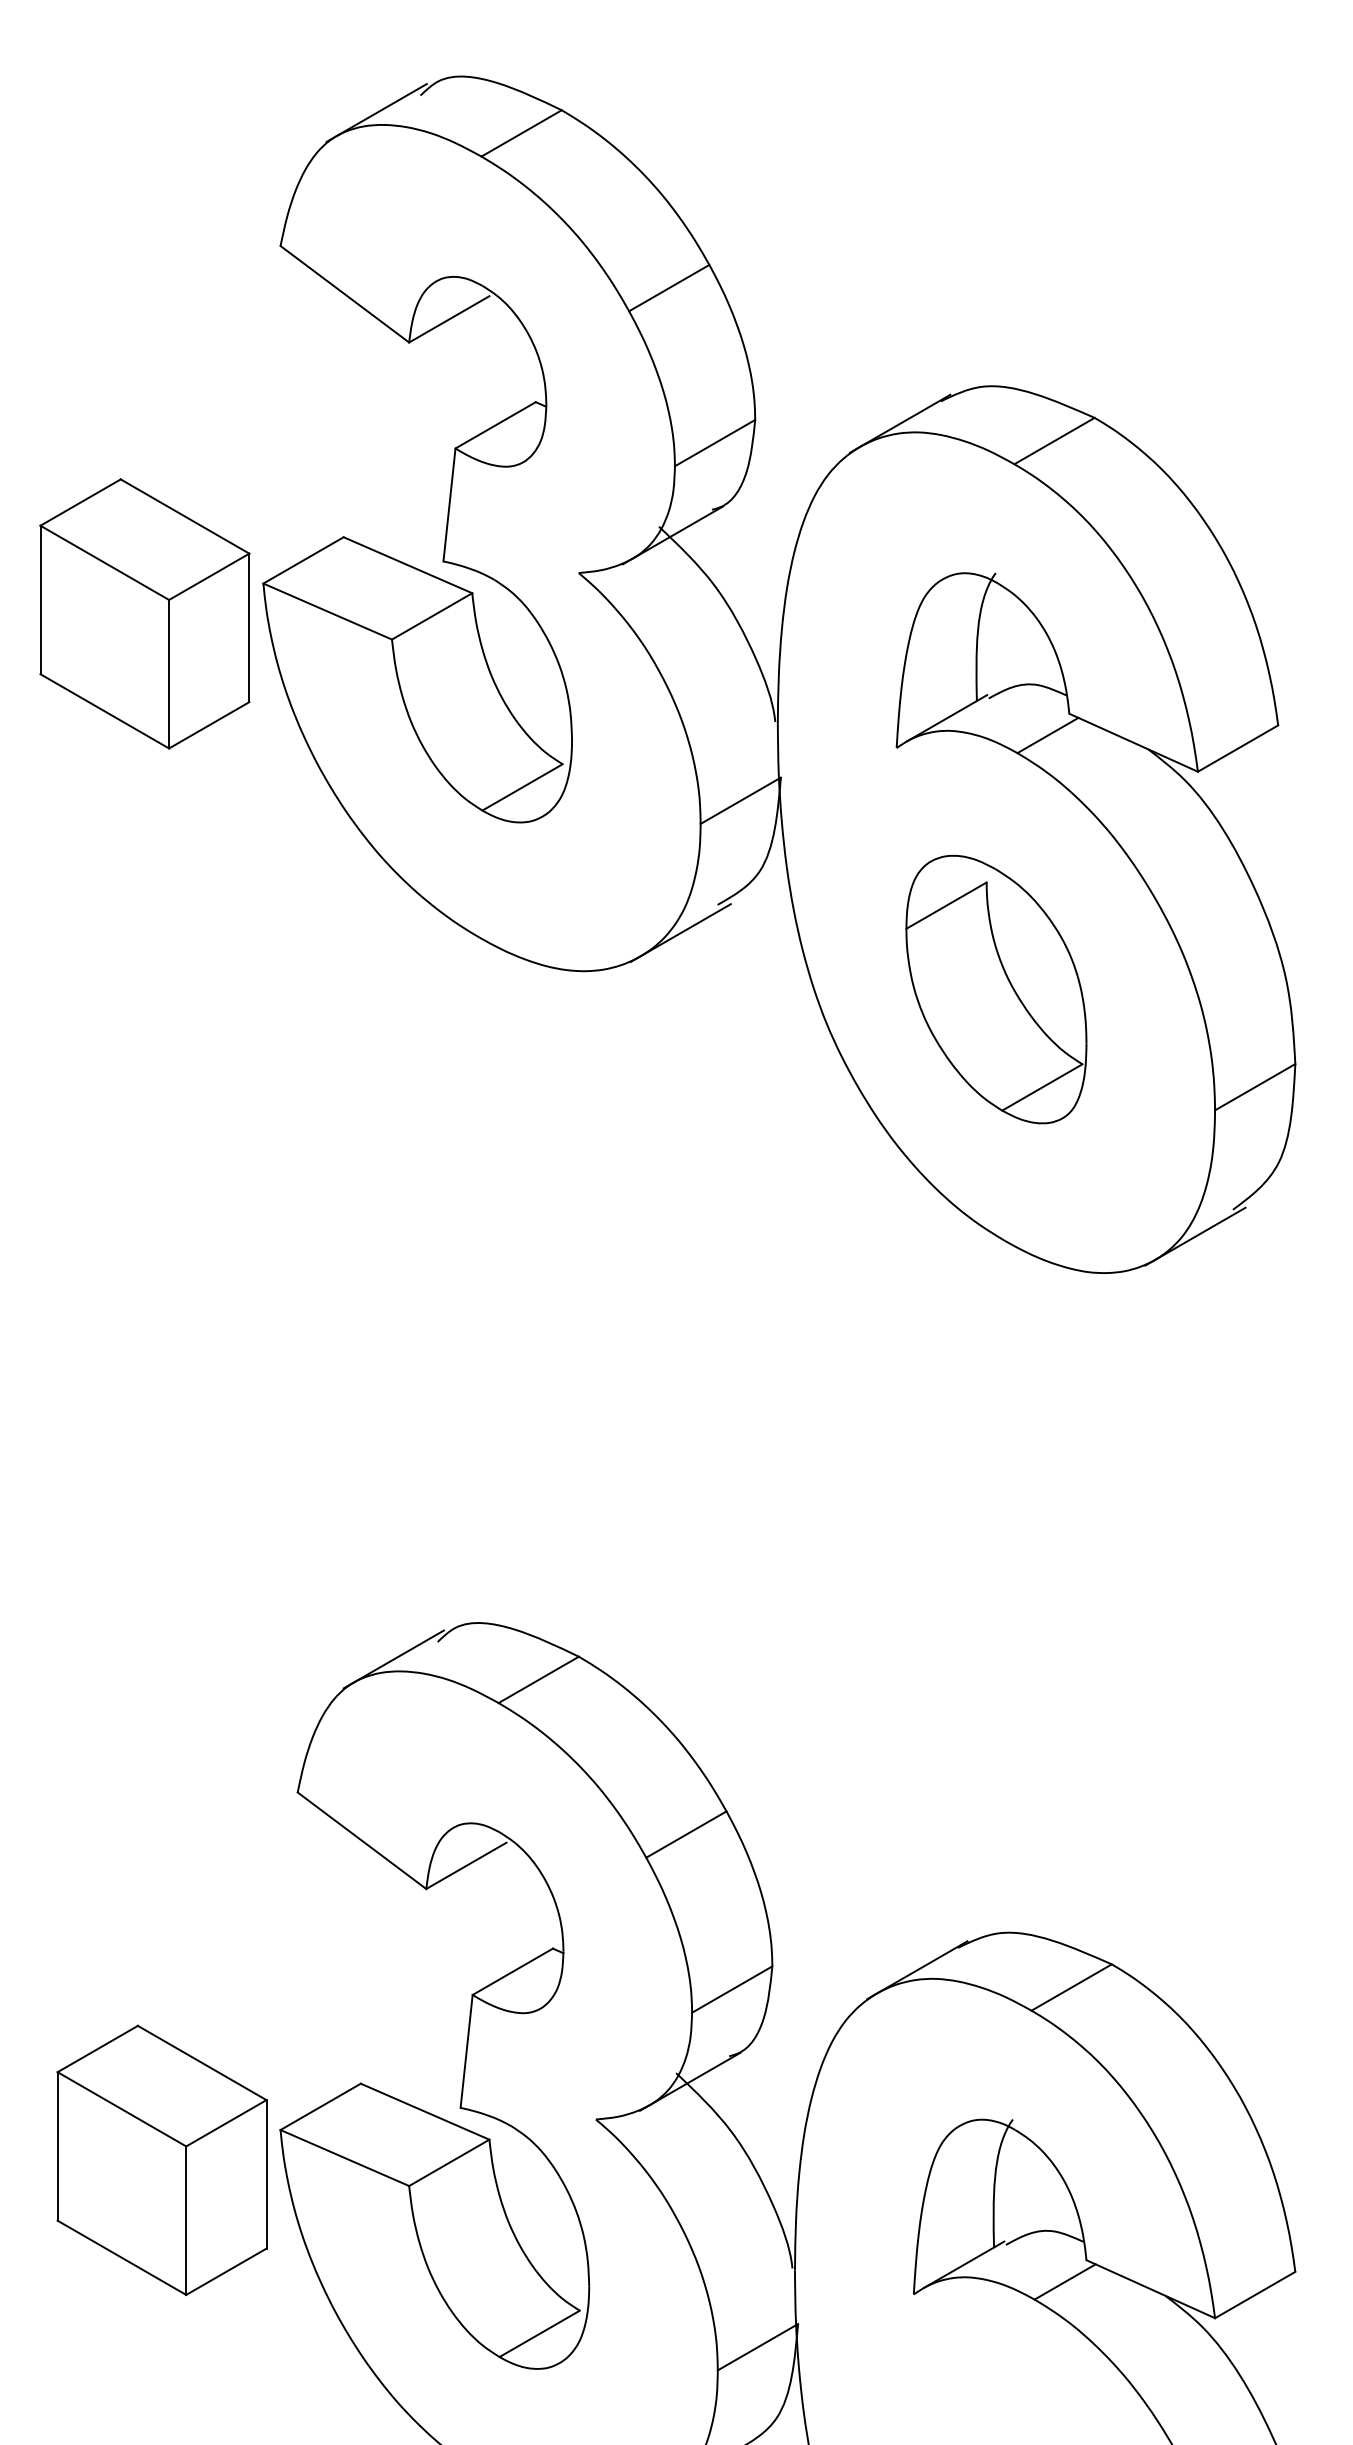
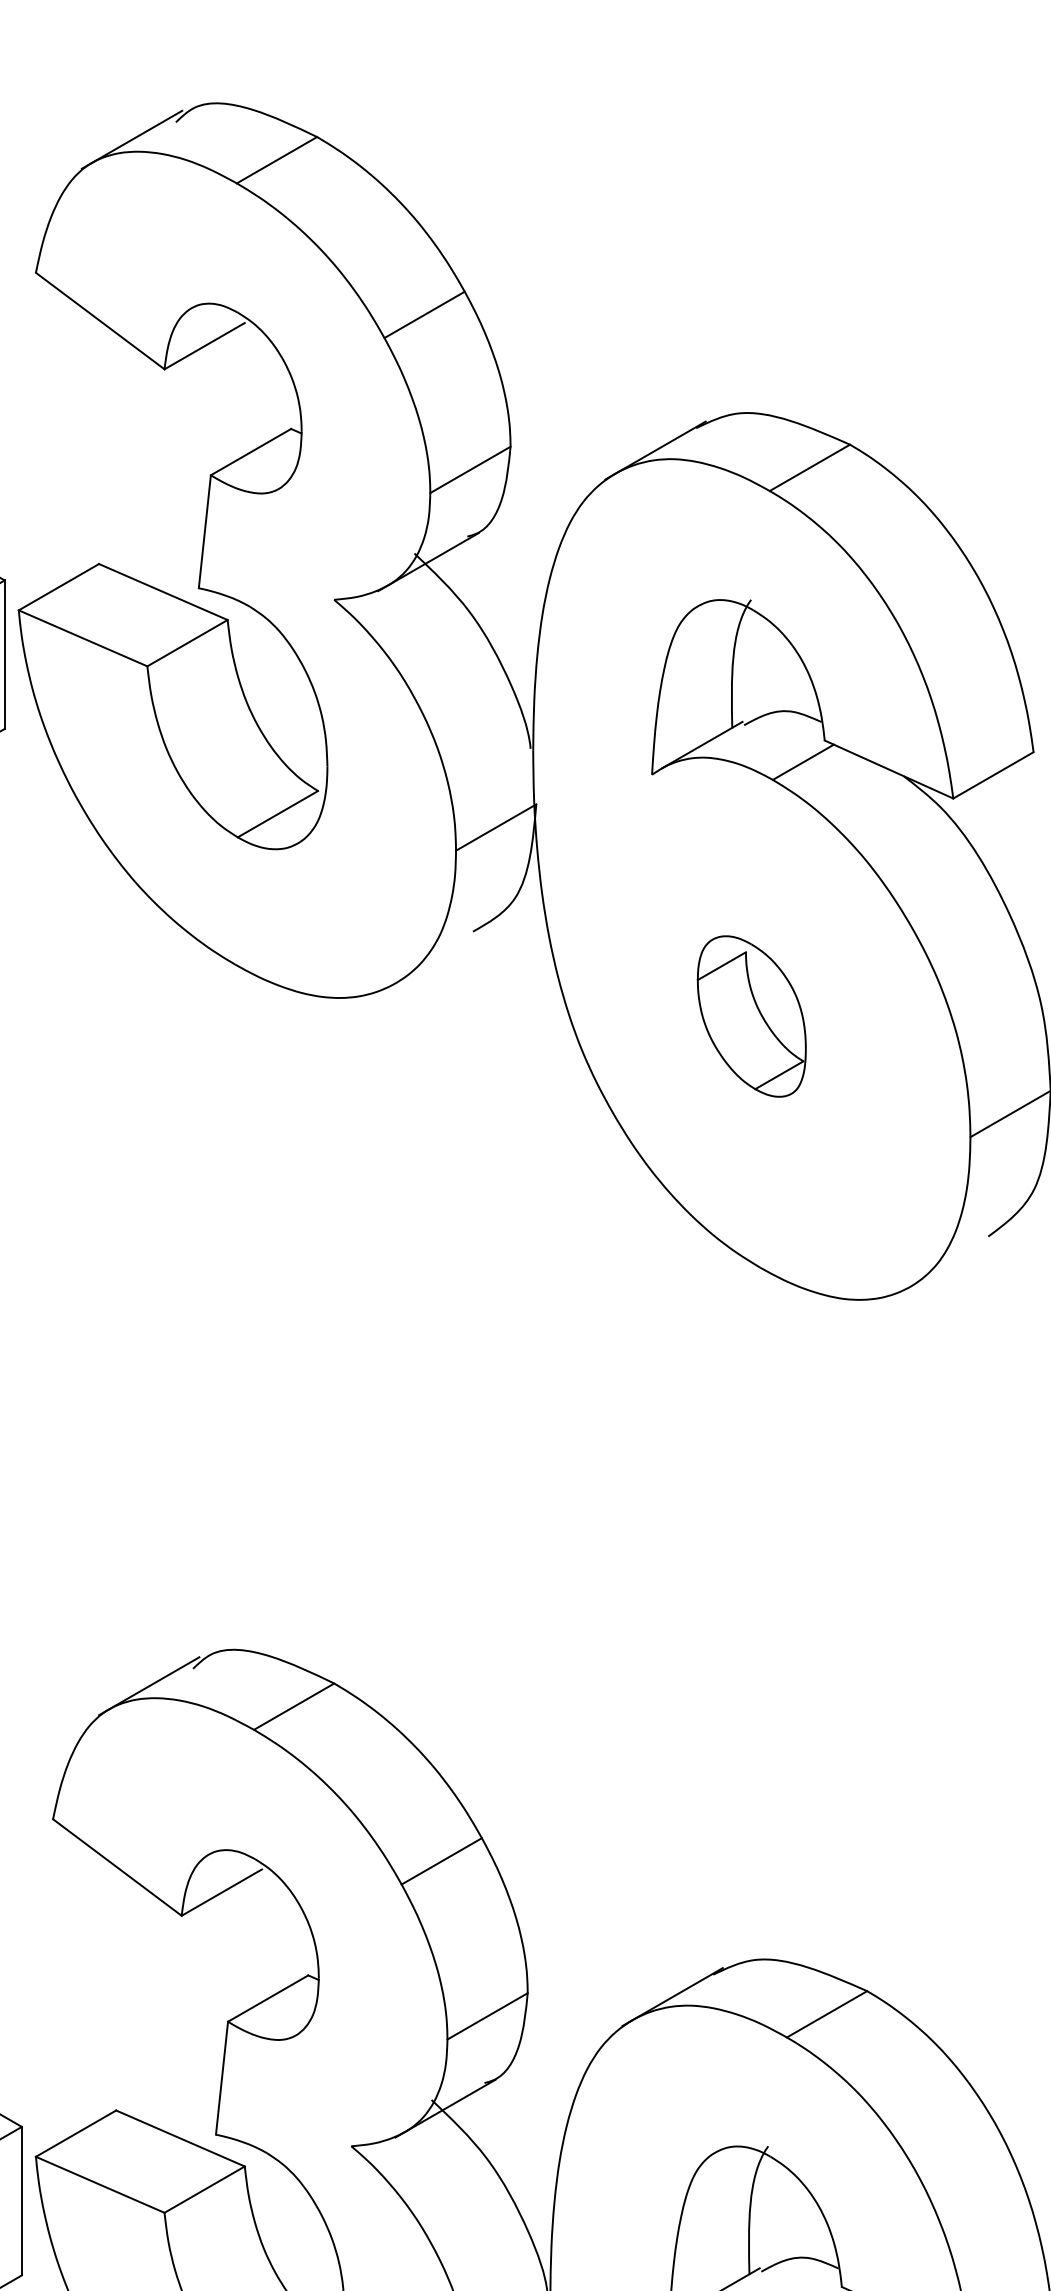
line: (680, 933) -> (435, 960), removed
part: (996, 989) -> (751, 1016), size x0.6
line: (1195, 1236) -> (950, 1263), removed

